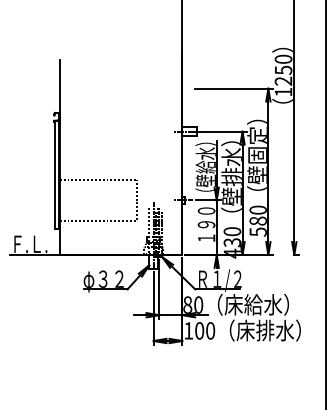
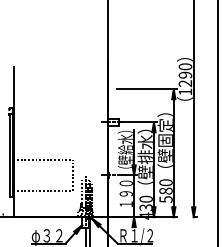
text: (283, 69) -> (185, 74), 1250 -> 1290

